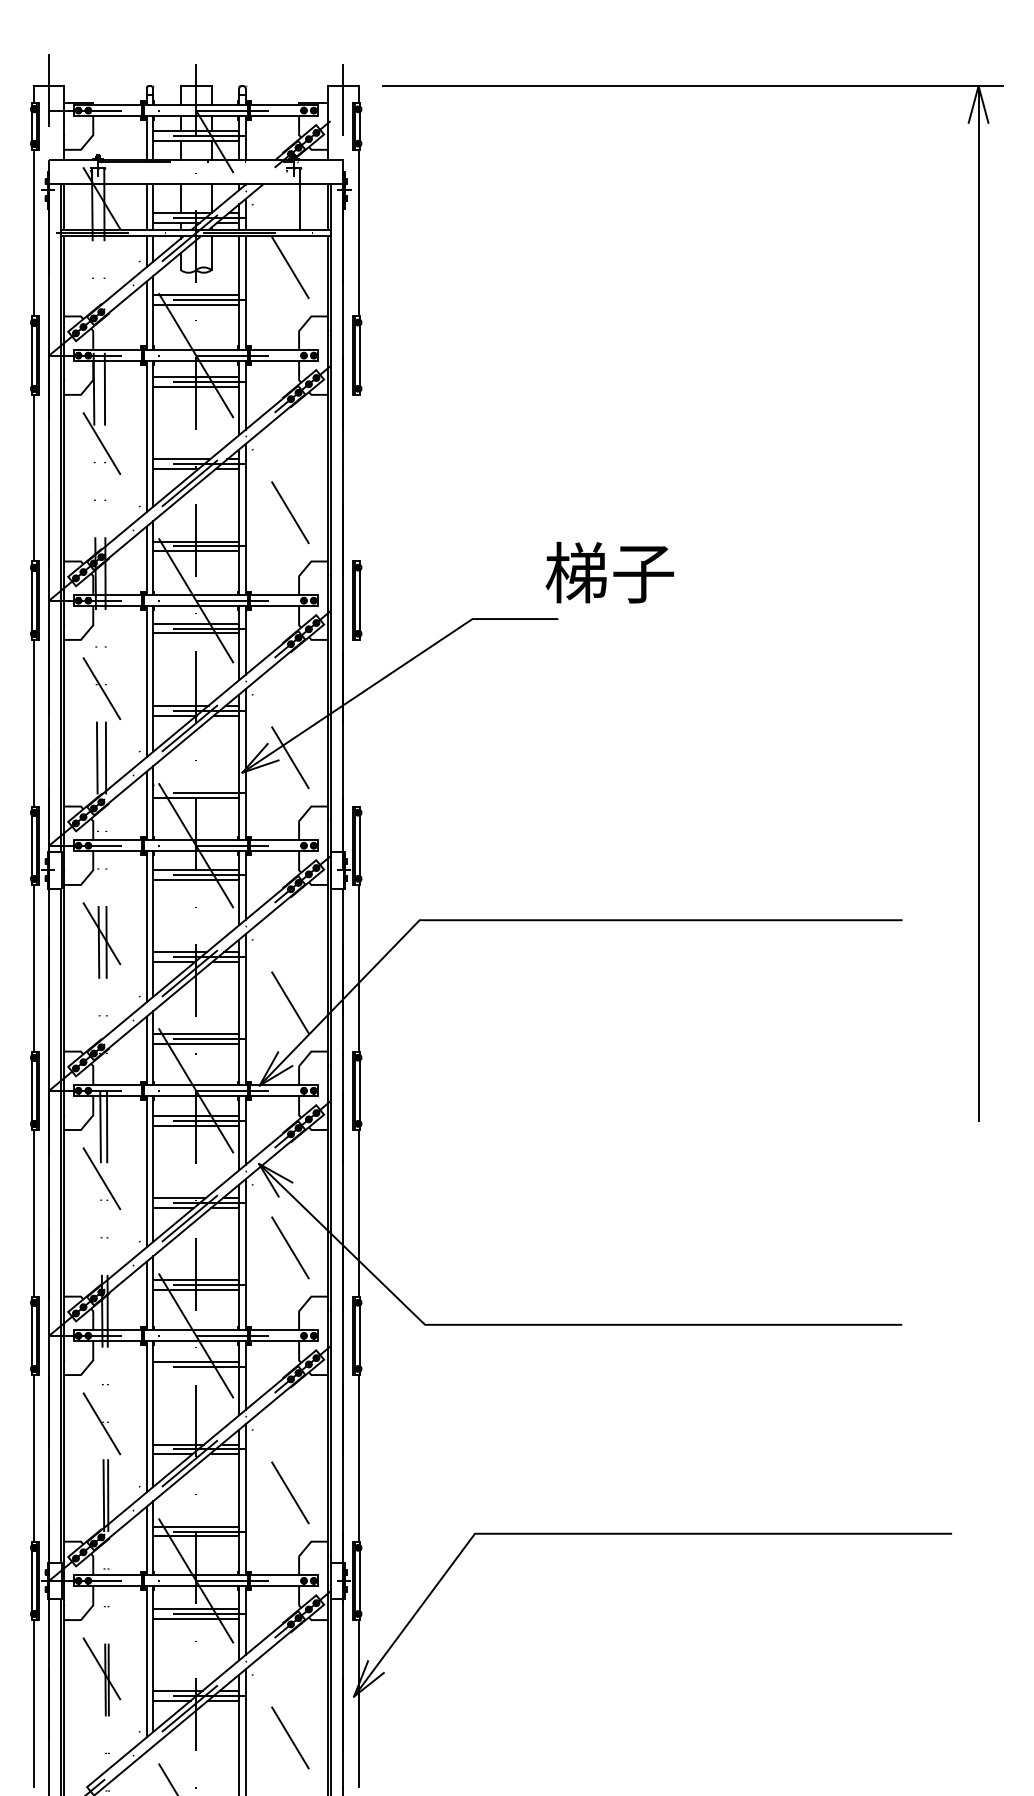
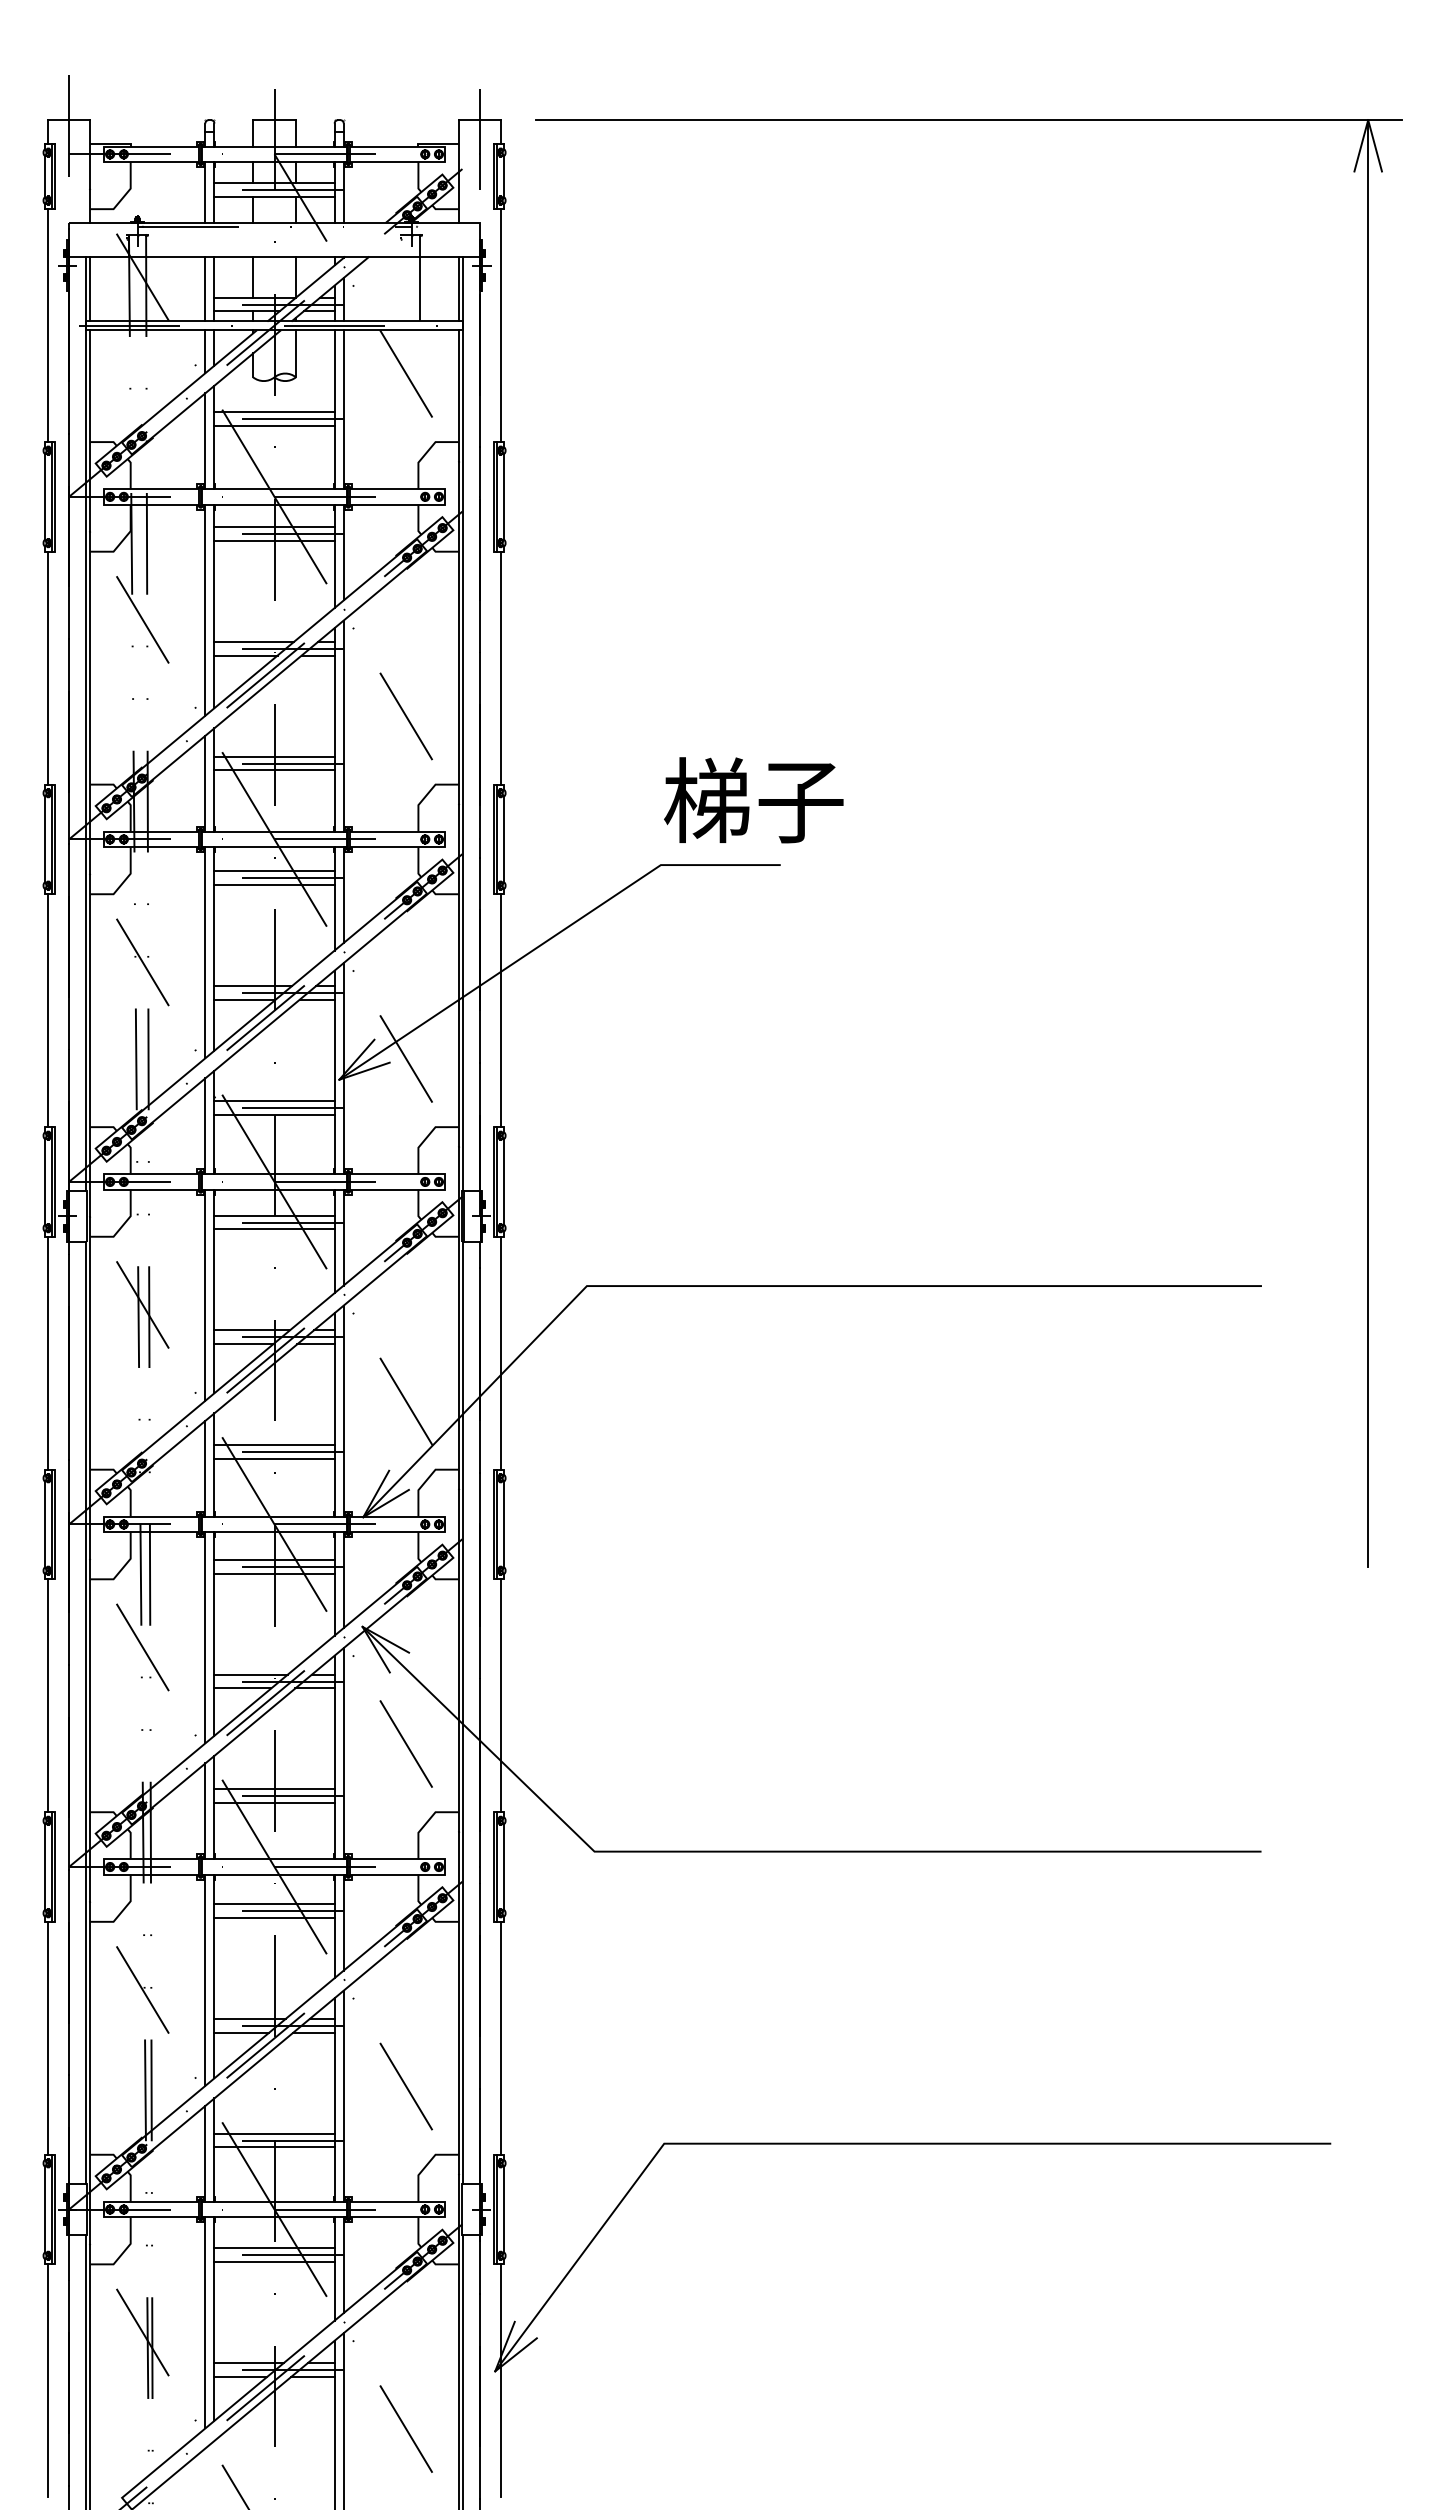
line: (358, 477) -> (501, 667), added
text: (609, 572) -> (753, 800), moved
line: (358, 723) -> (501, 1010), added
line: (196, 787) -> (274, 1100), added
line: (196, 1371) -> (274, 1917), added

